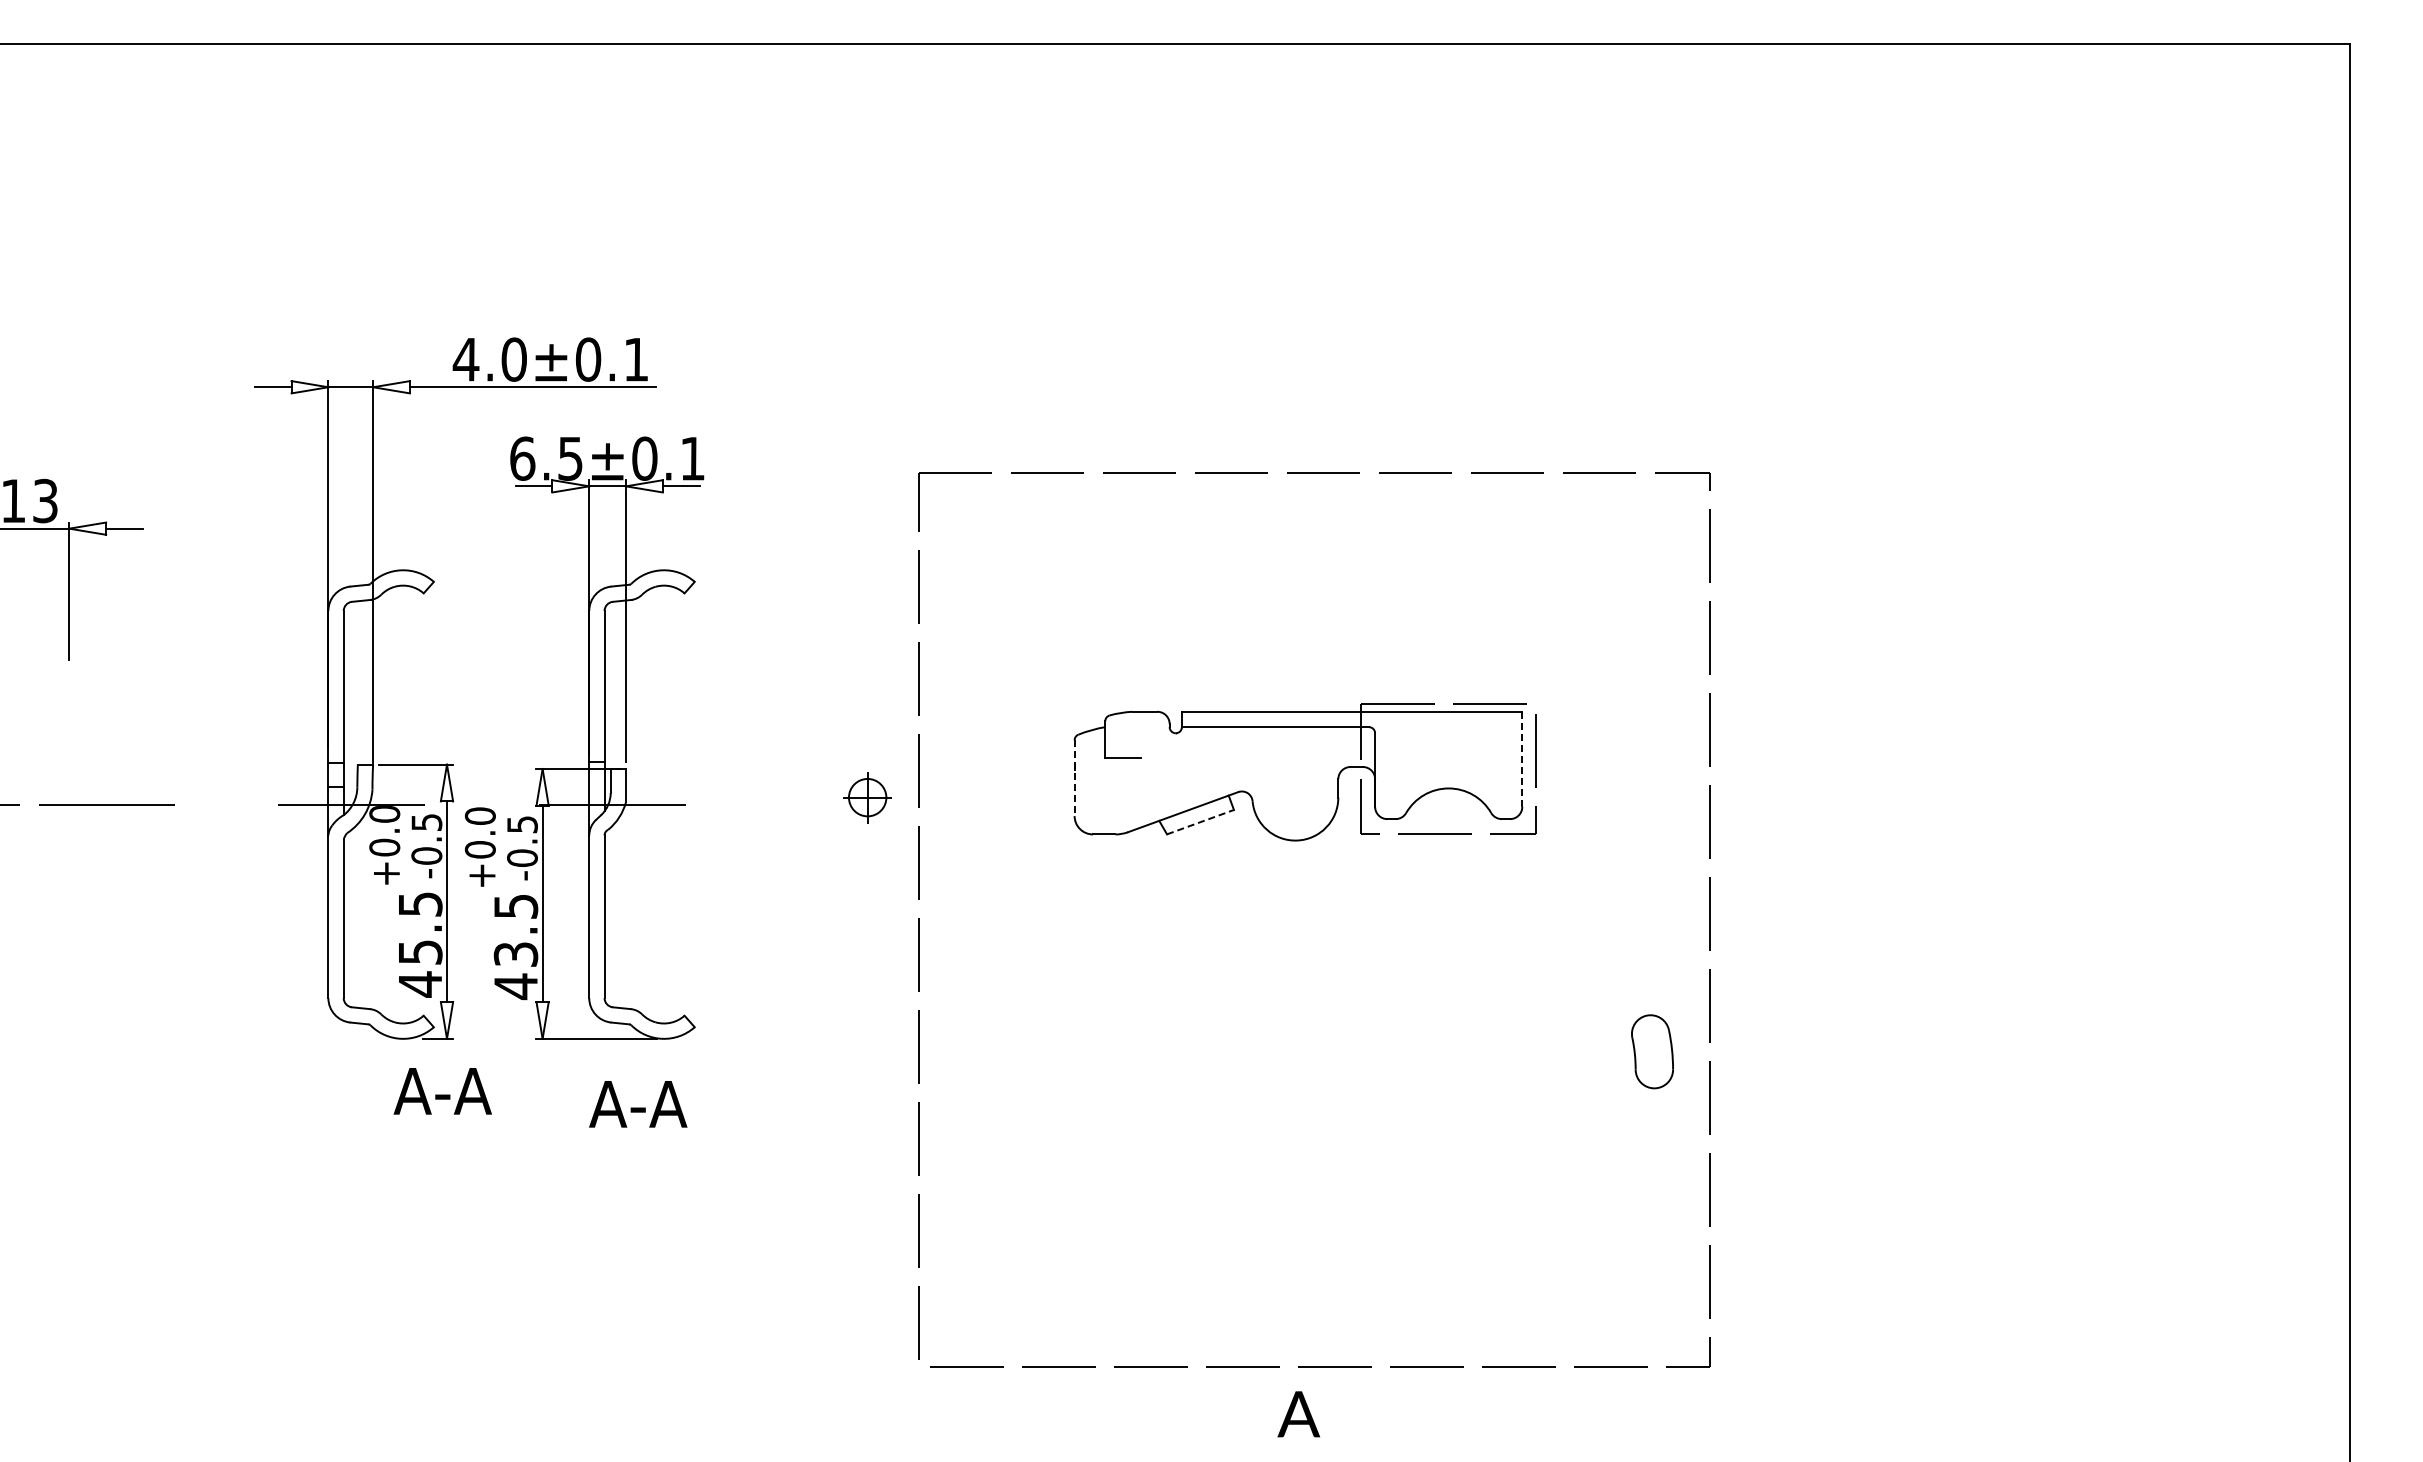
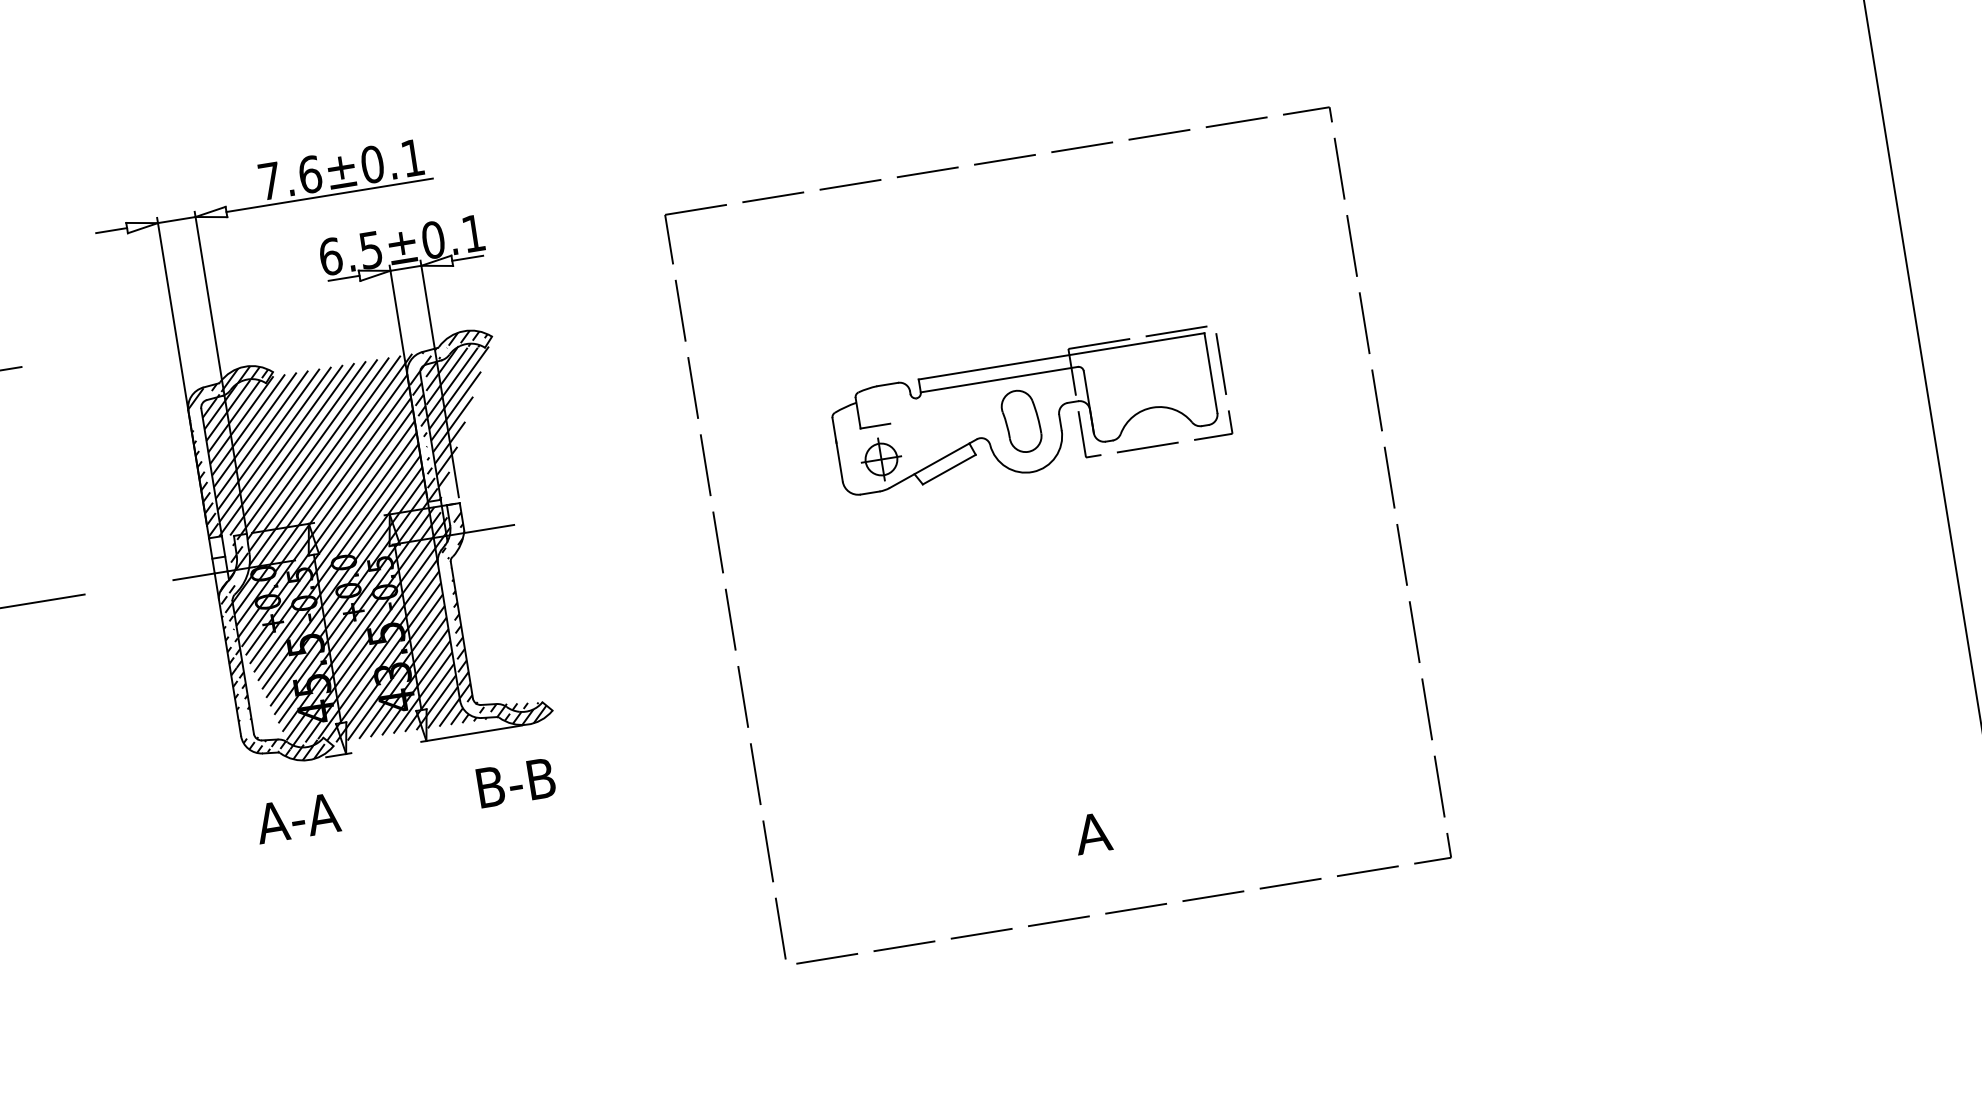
text: (489, 359) -> (289, 177), 4.0±0.1 -> 7.6±0.1
line: (1522, 759) -> (1211, 373), dashed -> solid
line: (1074, 778) -> (837, 450), dashed -> solid
part: (867, 797) -> (881, 459), moved
hatch: (509, 804) -> (366, 548), added
line: (1200, 822) -> (949, 469), dashed -> solid
part: (1652, 1051) -> (1021, 421), moved
text: (442, 1091) -> (297, 818), moved
text: (638, 1104) -> (515, 783), A-A -> B-B
text: (1298, 1414) -> (1092, 833), moved

